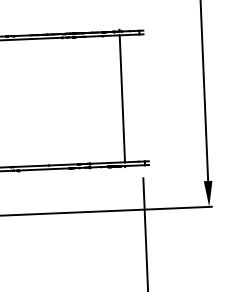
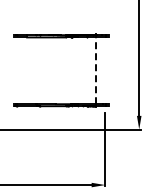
line: (123, 98) -> (96, 70), solid -> dashed

